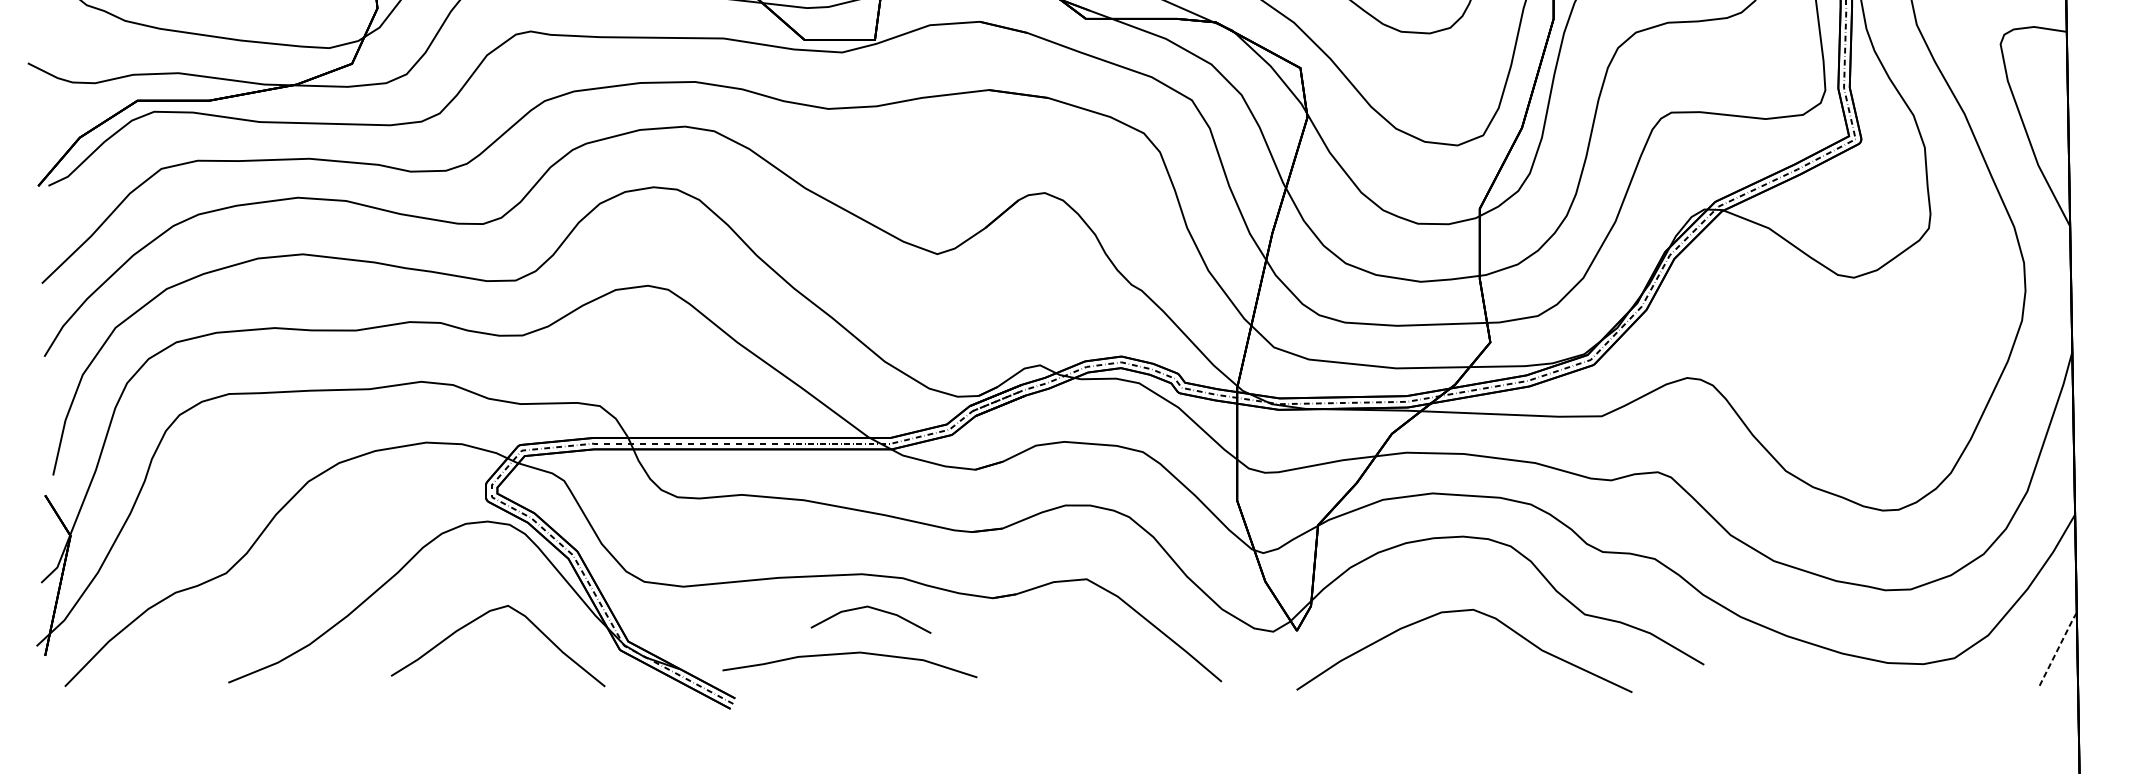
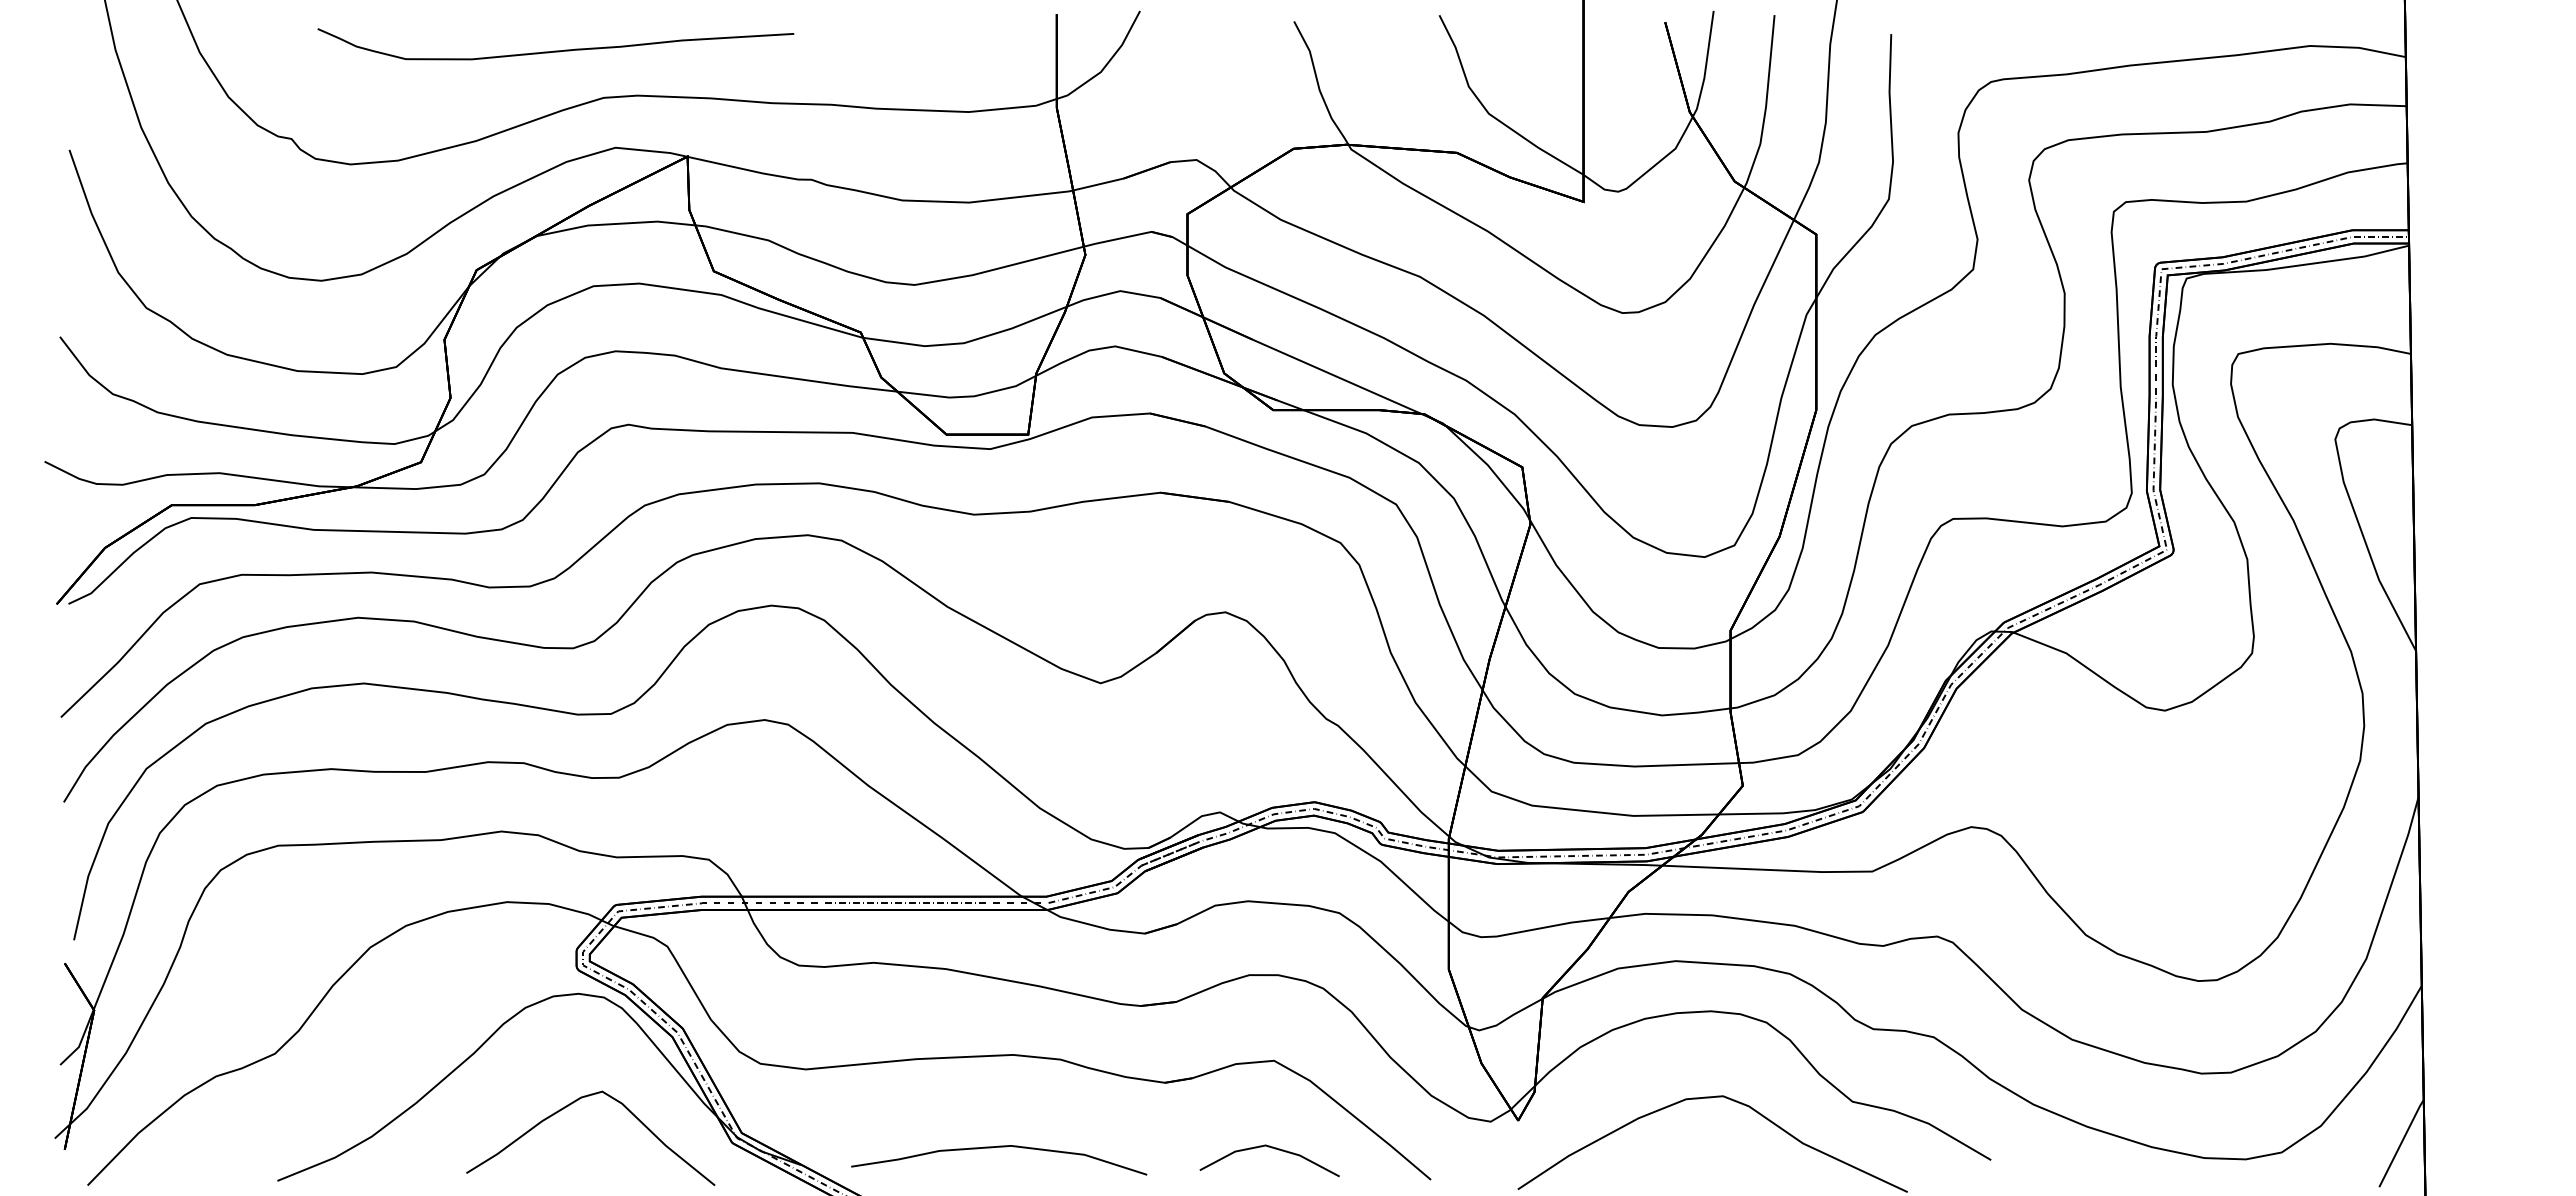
line: (872, 609) -> (1271, 1148), moved
line: (2057, 649) -> (2401, 1142), dashed -> solid

